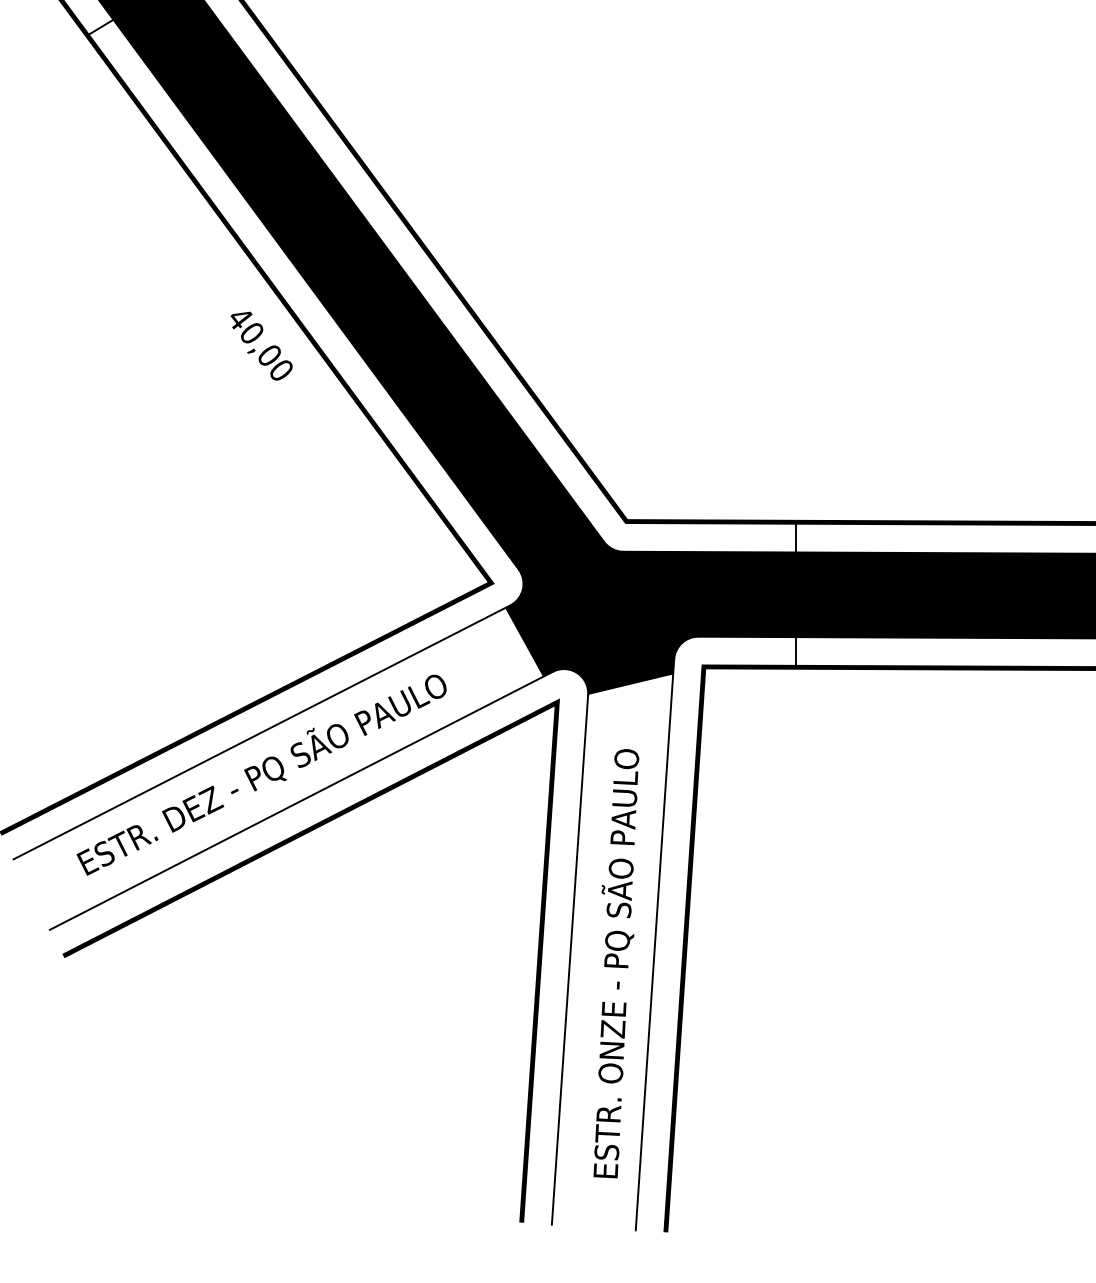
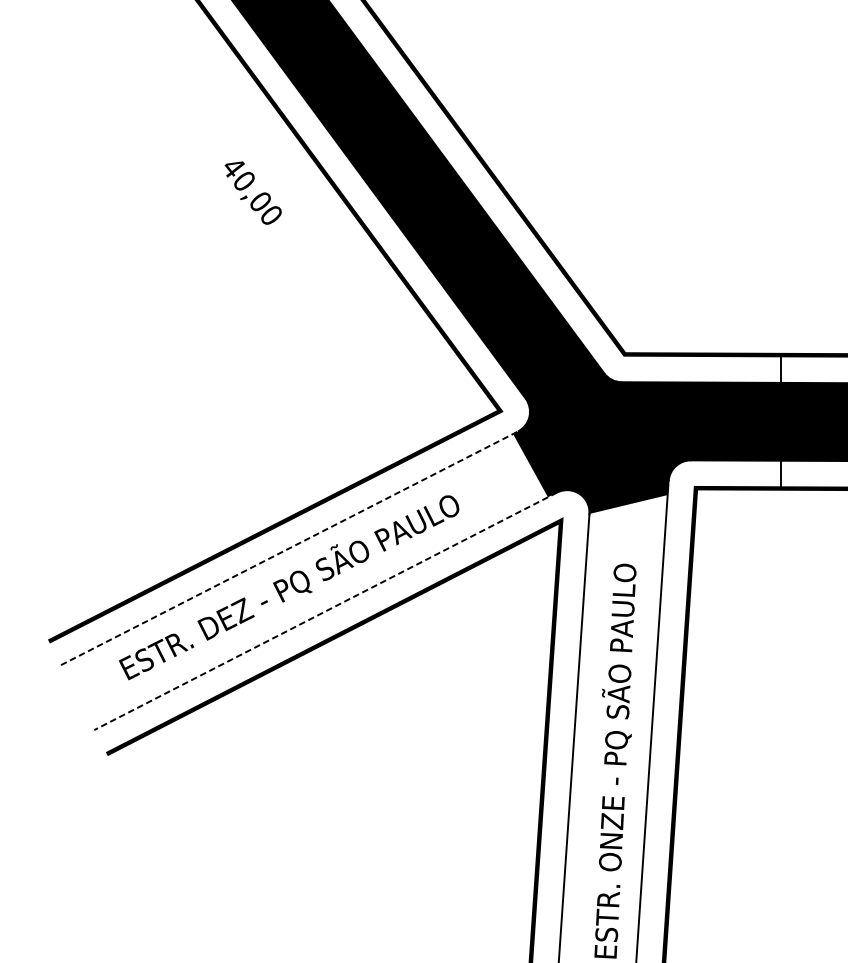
text: (261, 345) -> (253, 192), moved
line: (262, 732) -> (289, 548), solid -> dashed
line: (301, 800) -> (325, 611), solid -> dashed

